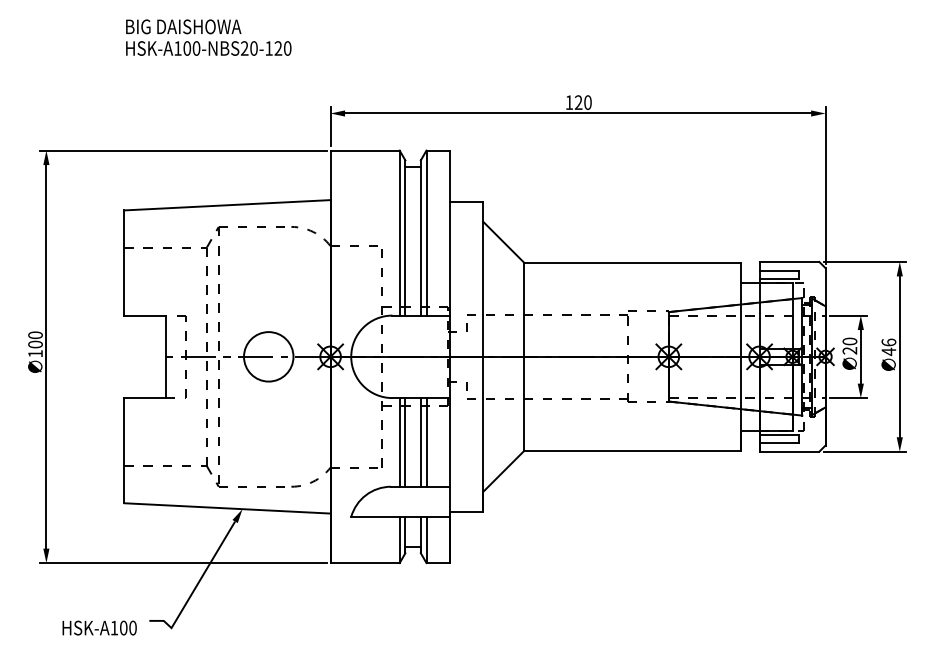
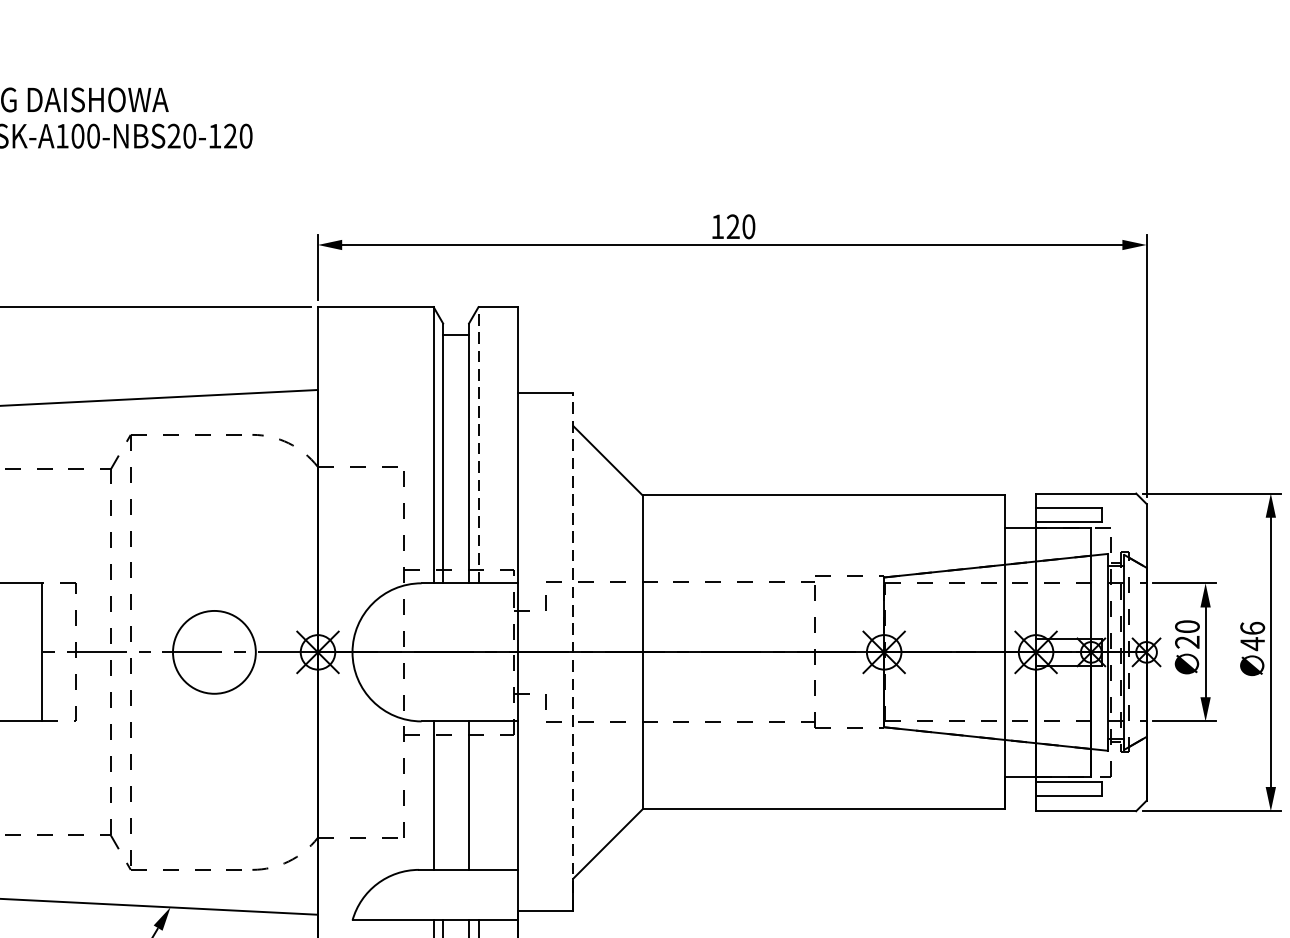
line: (426, 232) -> (478, 444), solid -> dashed
line: (483, 356) -> (573, 651), solid -> dashed
line: (405, 442) -> (443, 795), removed
line: (426, 442) -> (478, 795), removed

